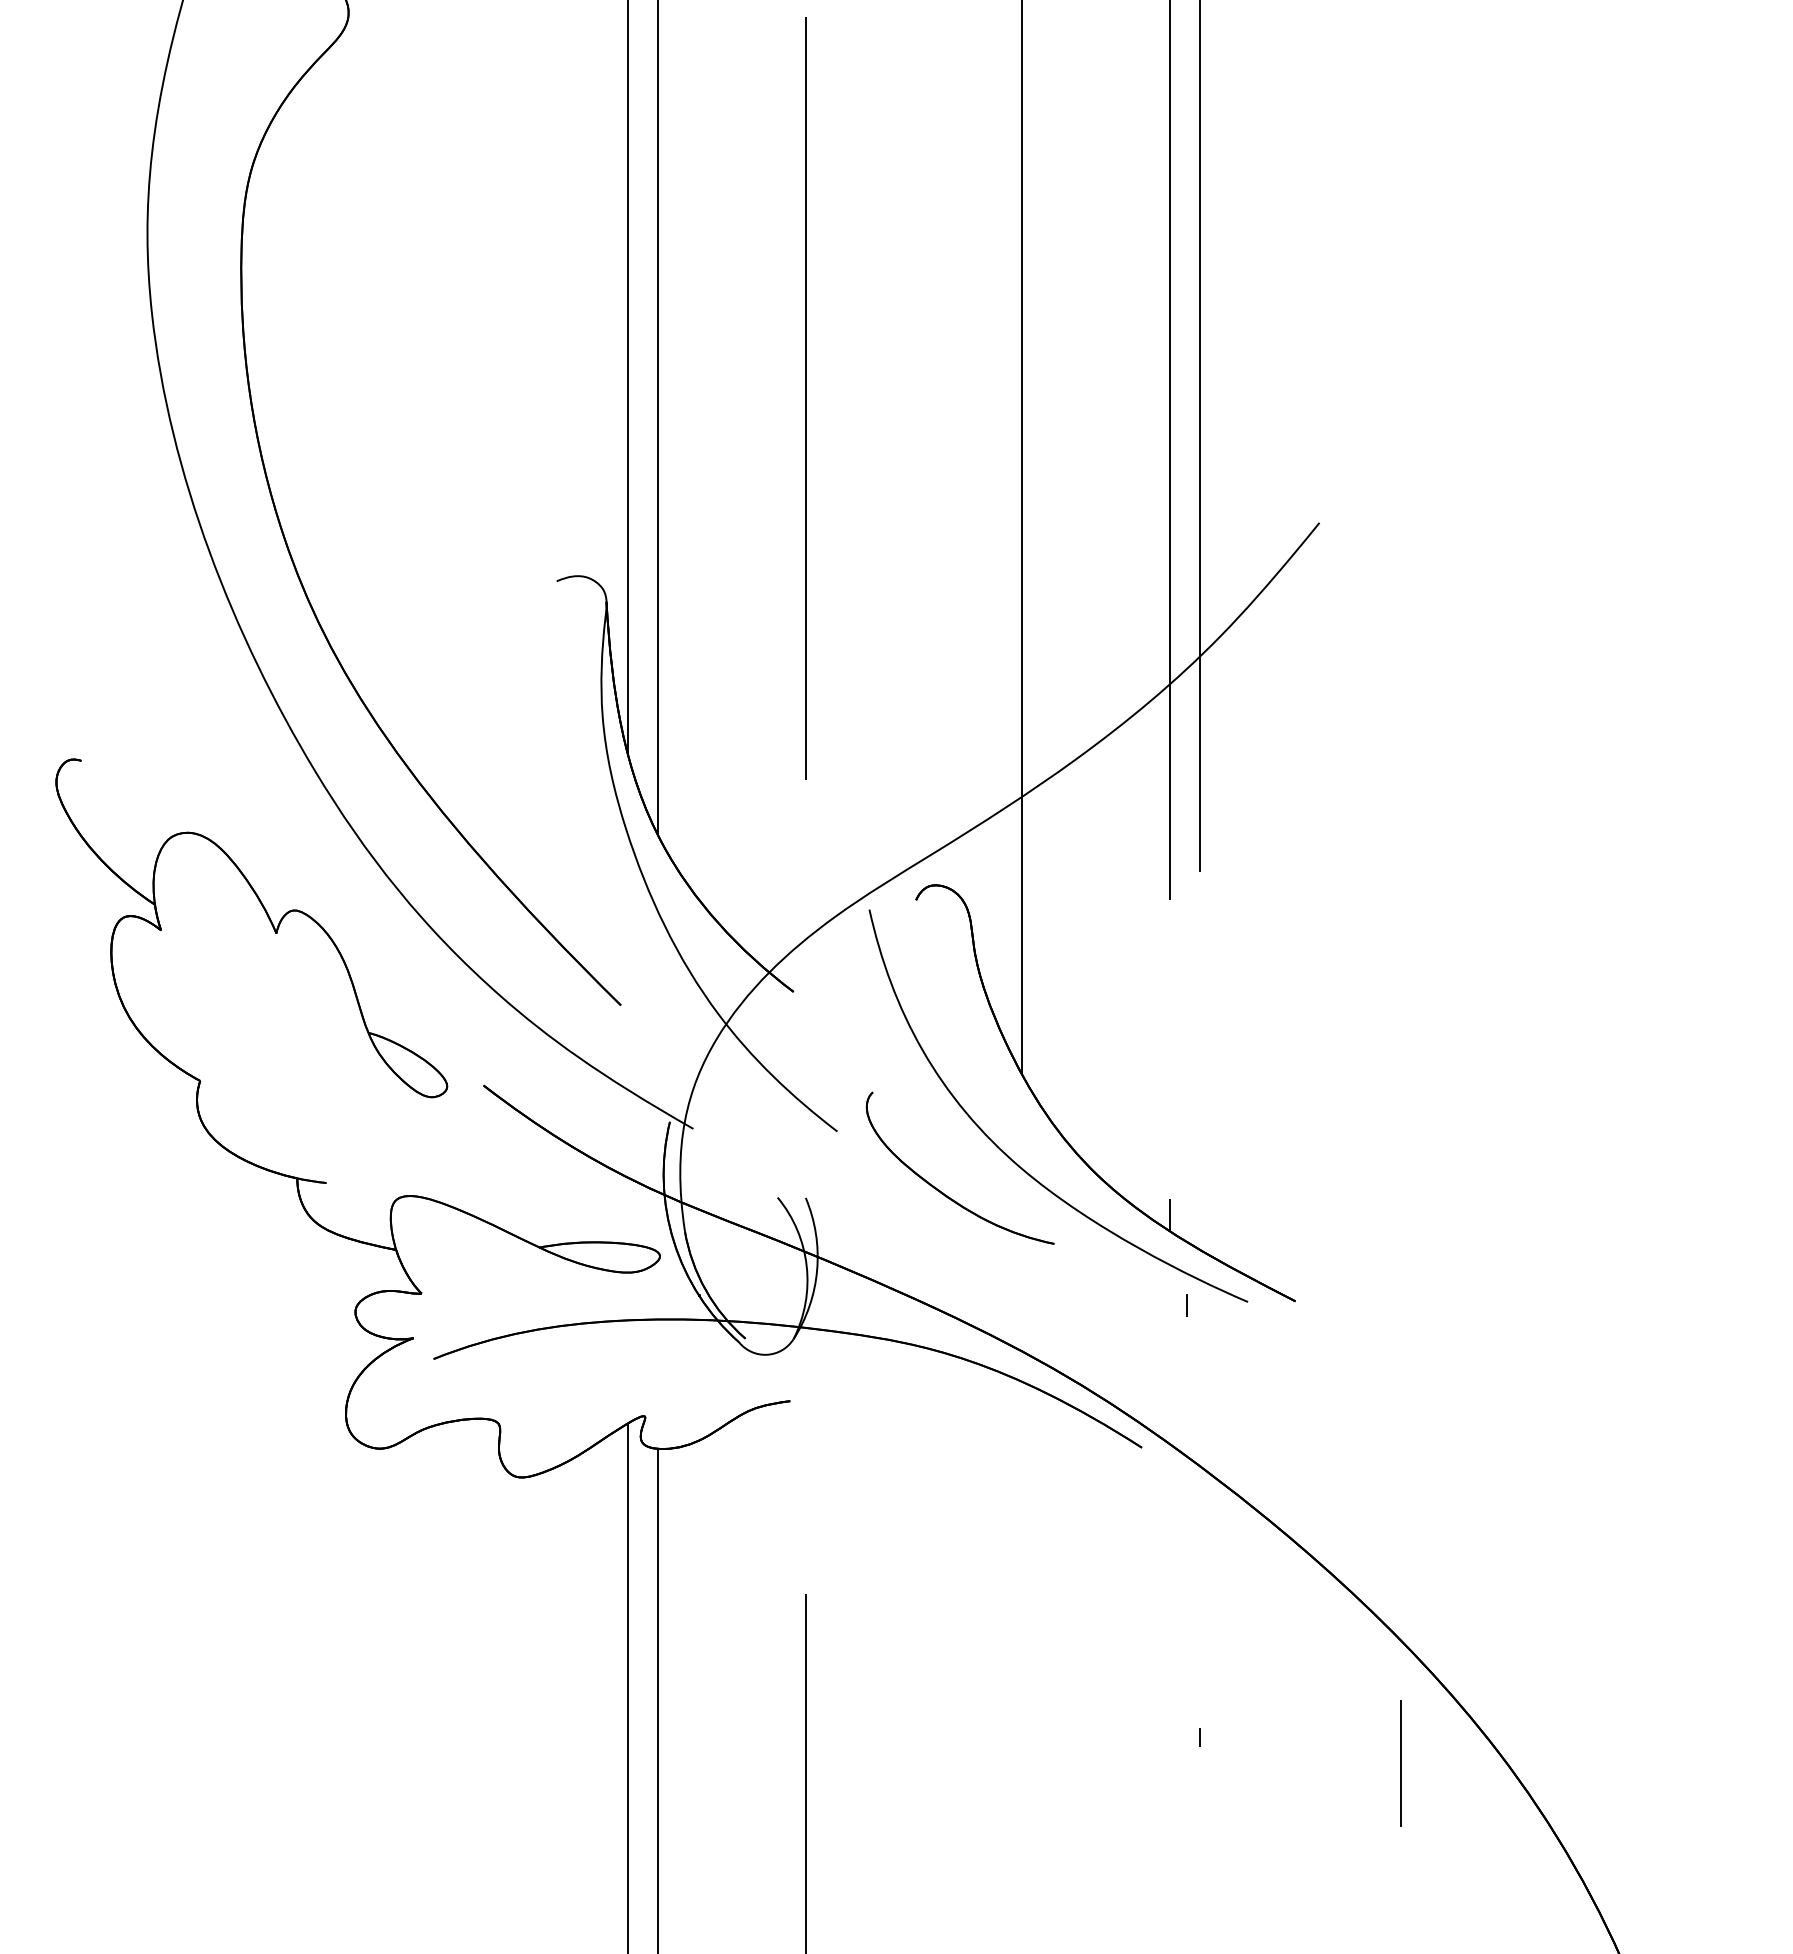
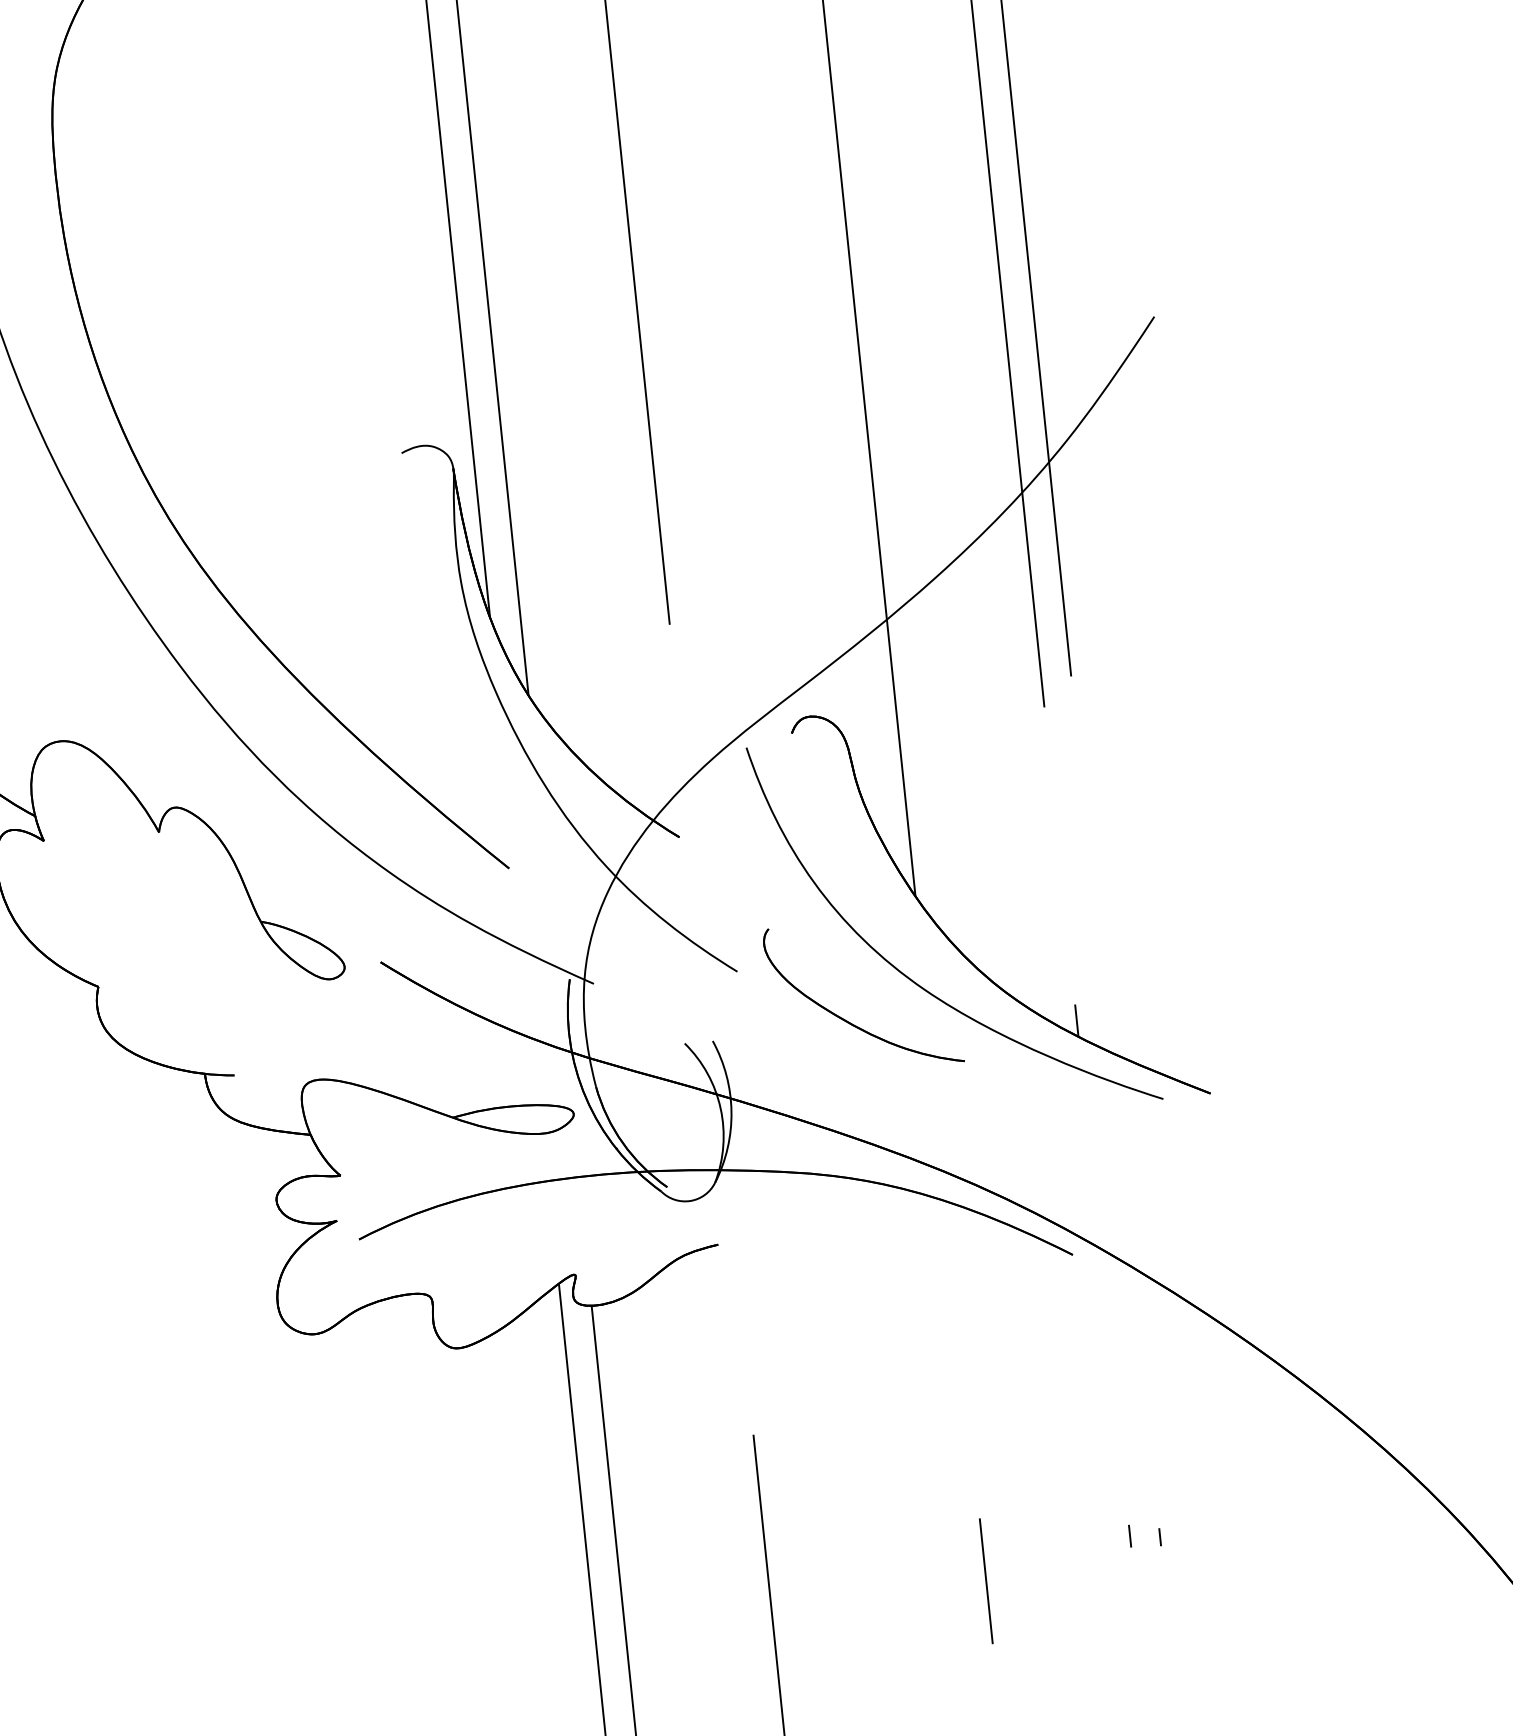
line: (1186, 1305) -> (1129, 1536), moved
line: (1400, 1763) -> (985, 1581), moved

